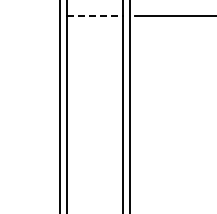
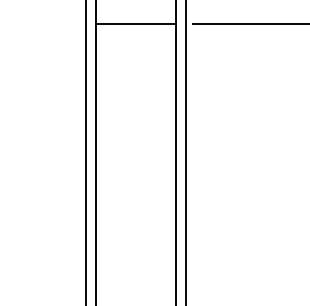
line: (94, 16) -> (134, 23), dashed -> solid

